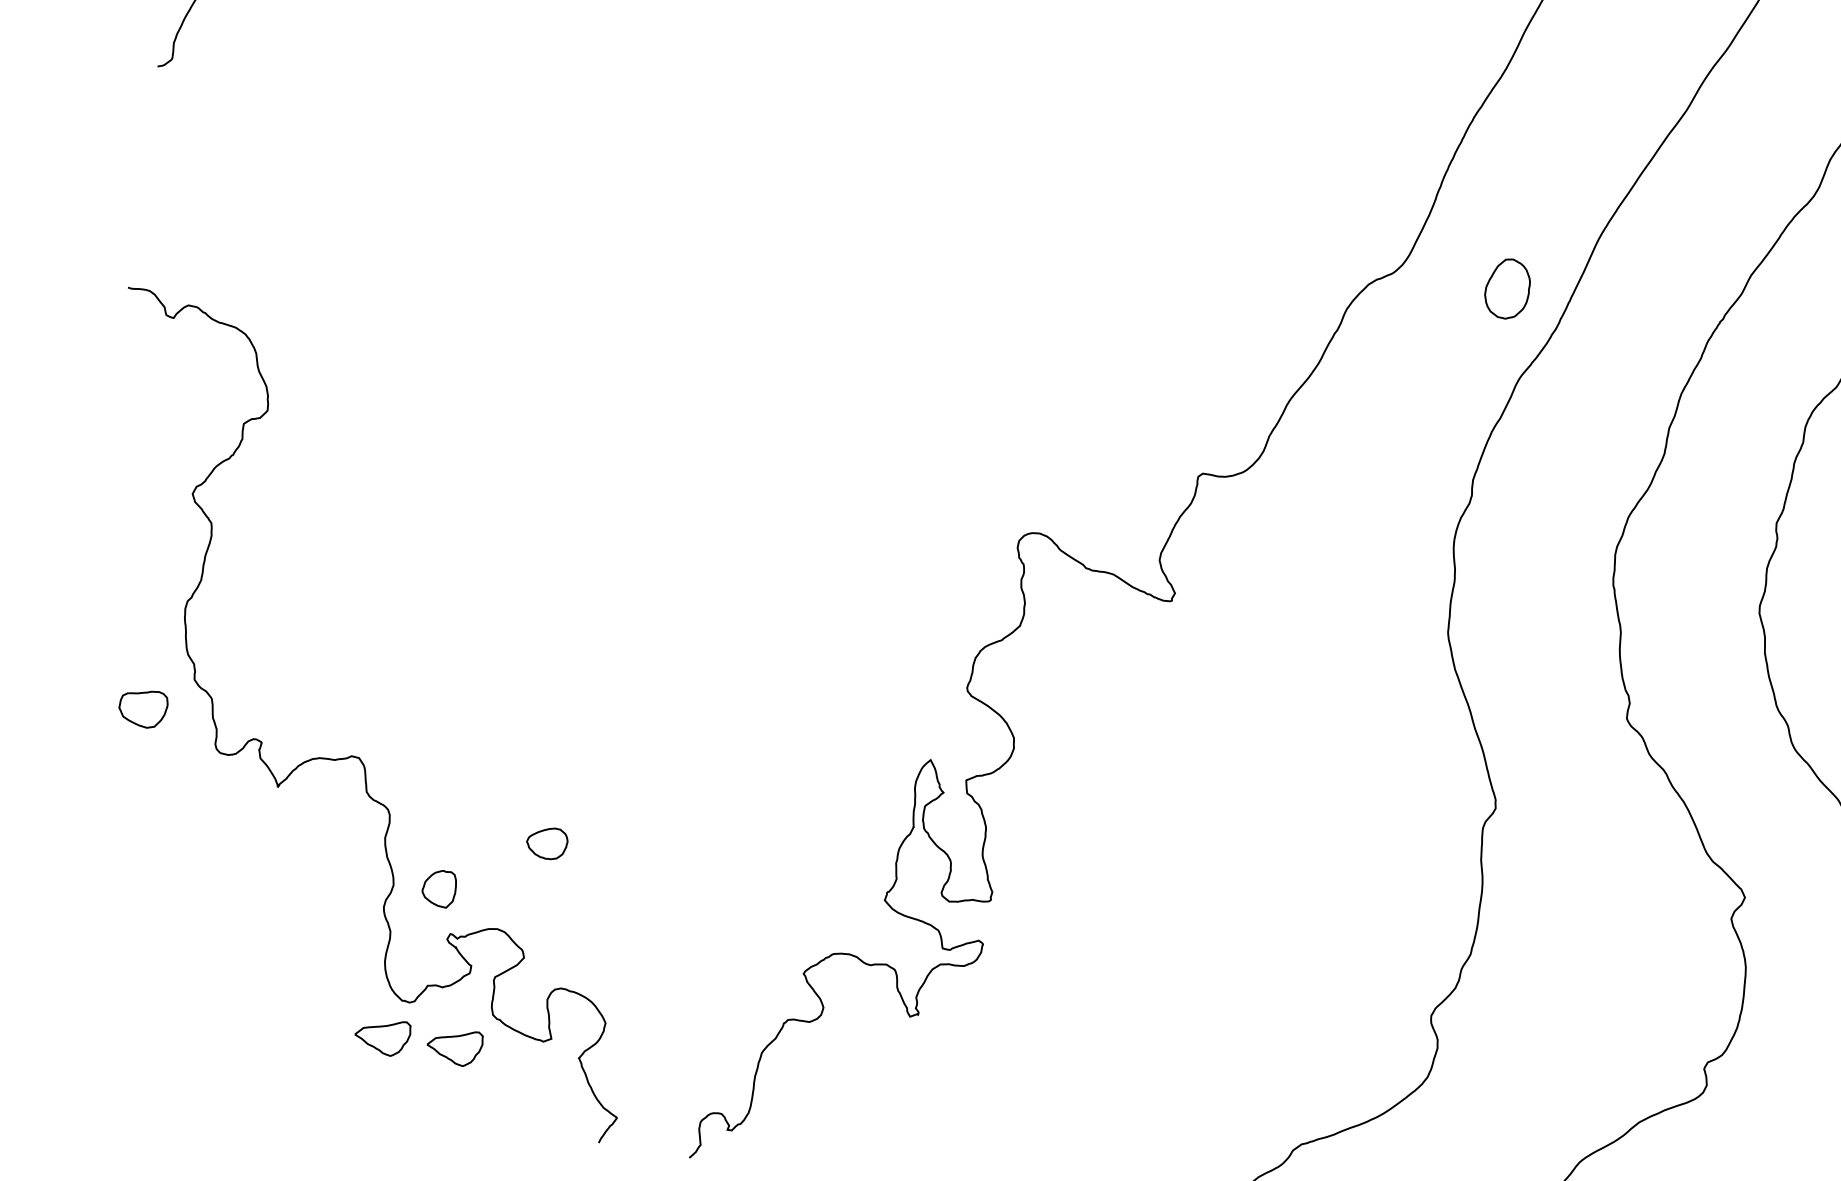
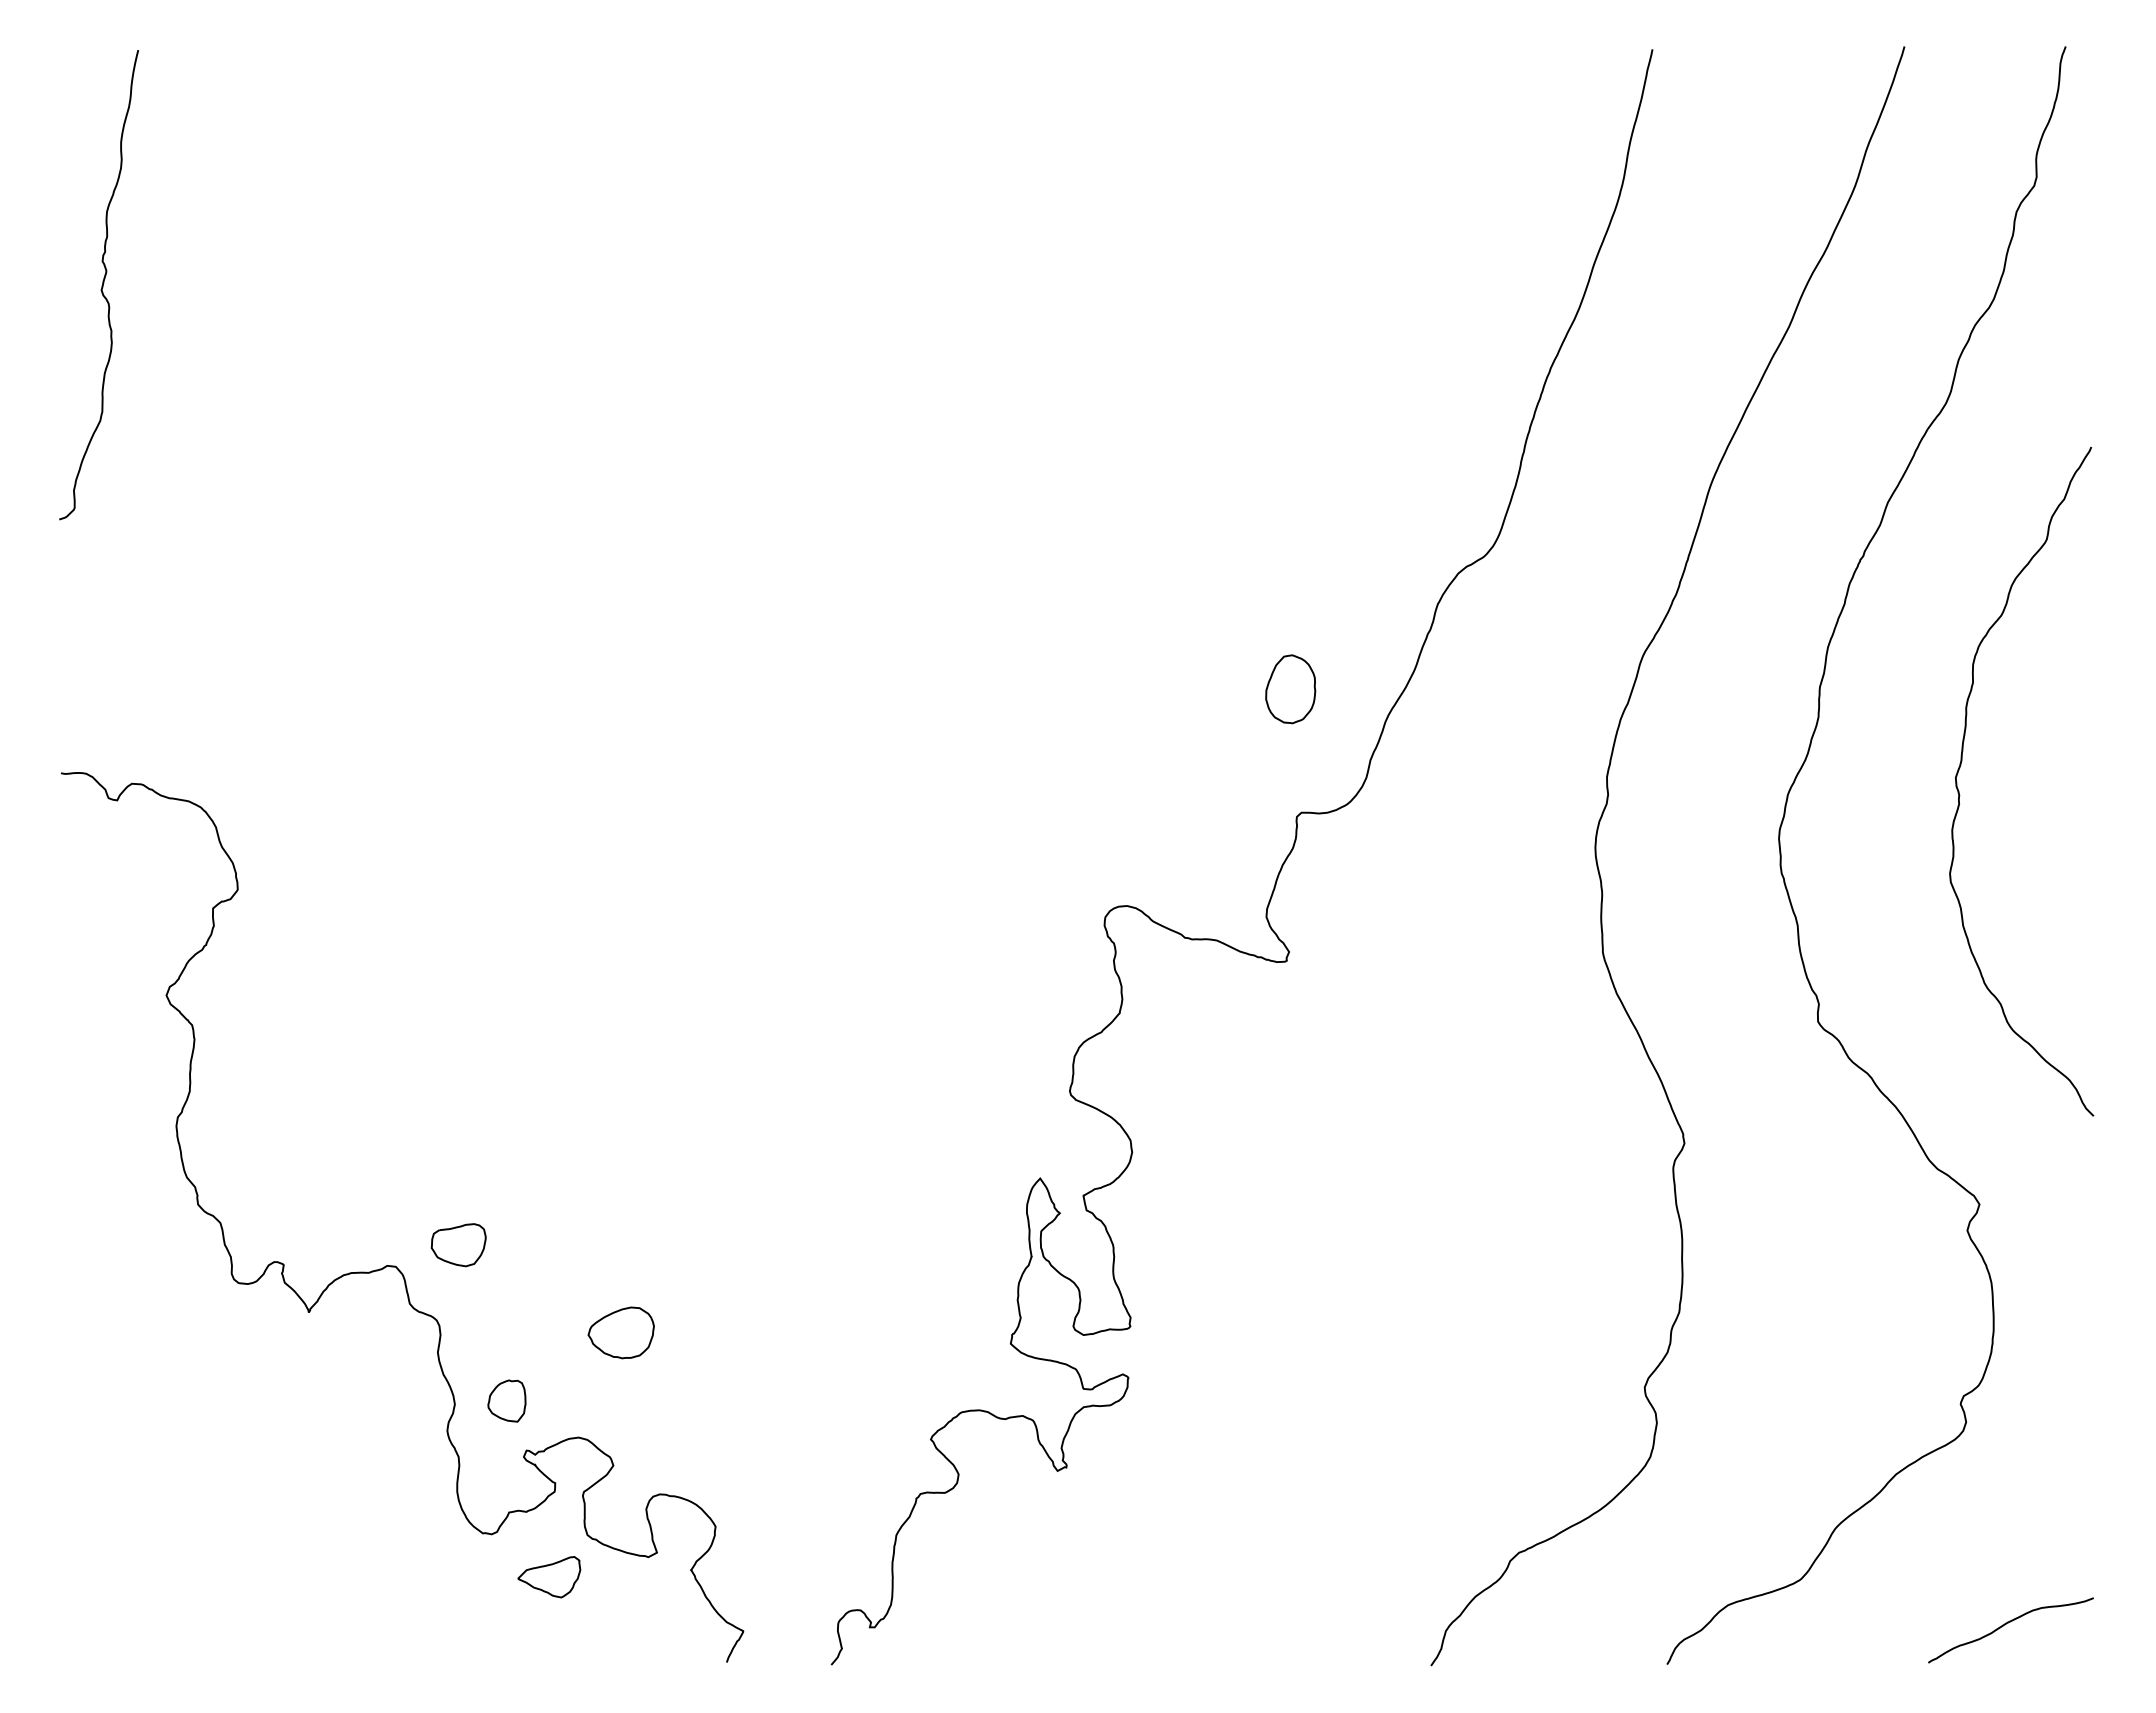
part: (1507, 289) -> (1290, 689), moved
part: (142, 708) -> (458, 1245), moved
part: (546, 842) -> (620, 1332), size x1.43
part: (382, 1037) -> (466, 1577), removed

